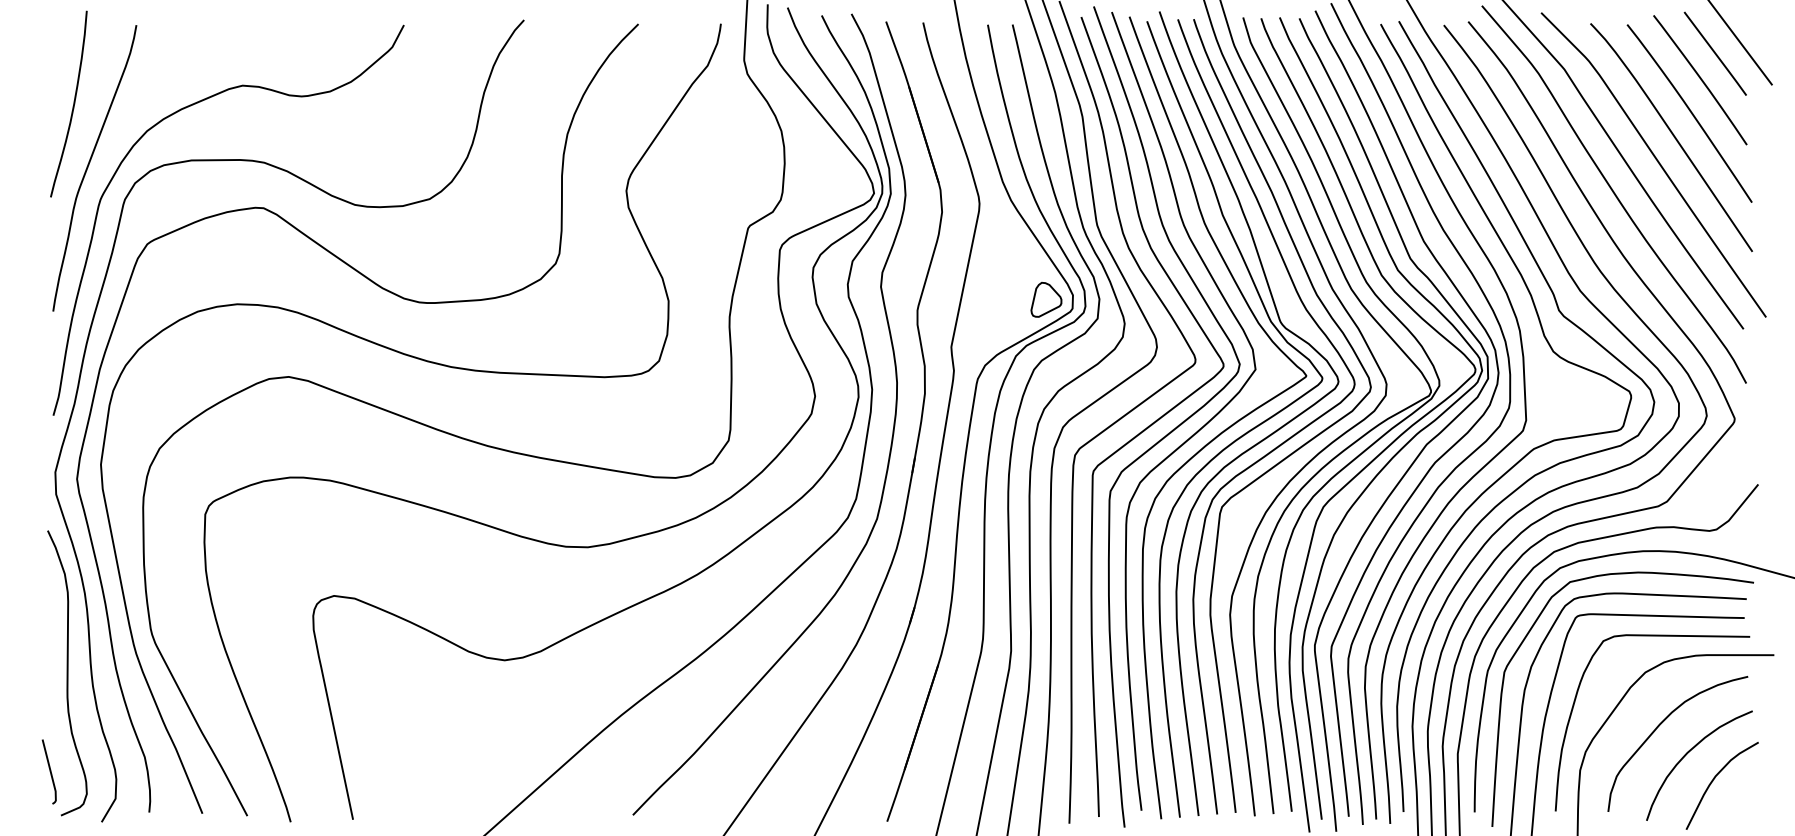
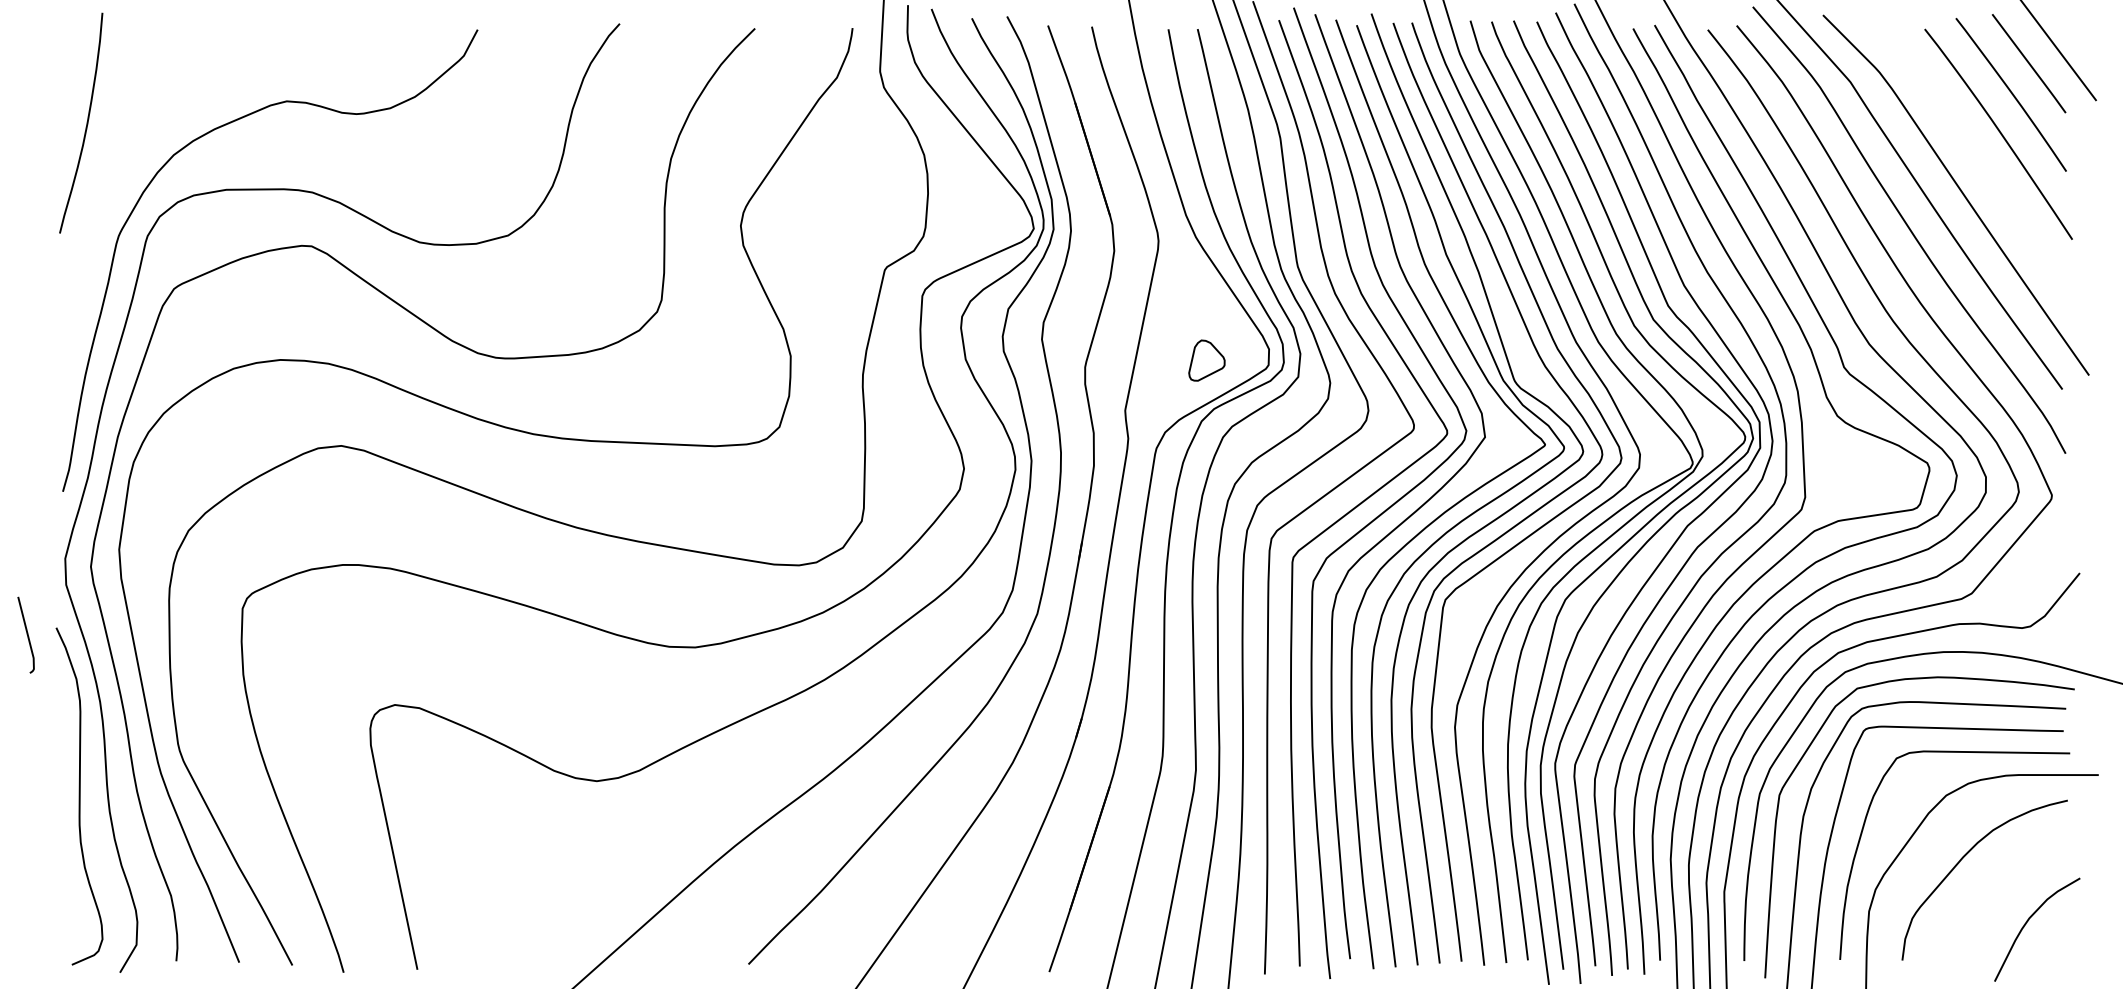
curve: (1673, 137) -> (1979, 162), removed
curve: (89, 165) -> (105, 195), removed
part: (1046, 299) -> (1207, 360), moved
curve: (1688, 753) -> (1997, 891), removed
curve: (49, 771) -> (26, 634), moved

